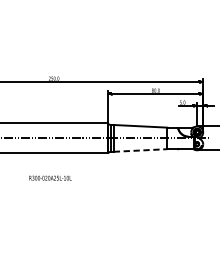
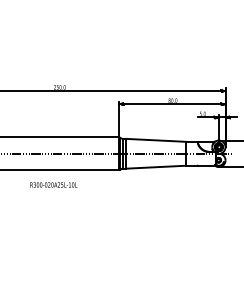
line: (140, 150) -> (155, 167), dashed -> solid
text: (50, 177) -> (53, 184), moved

